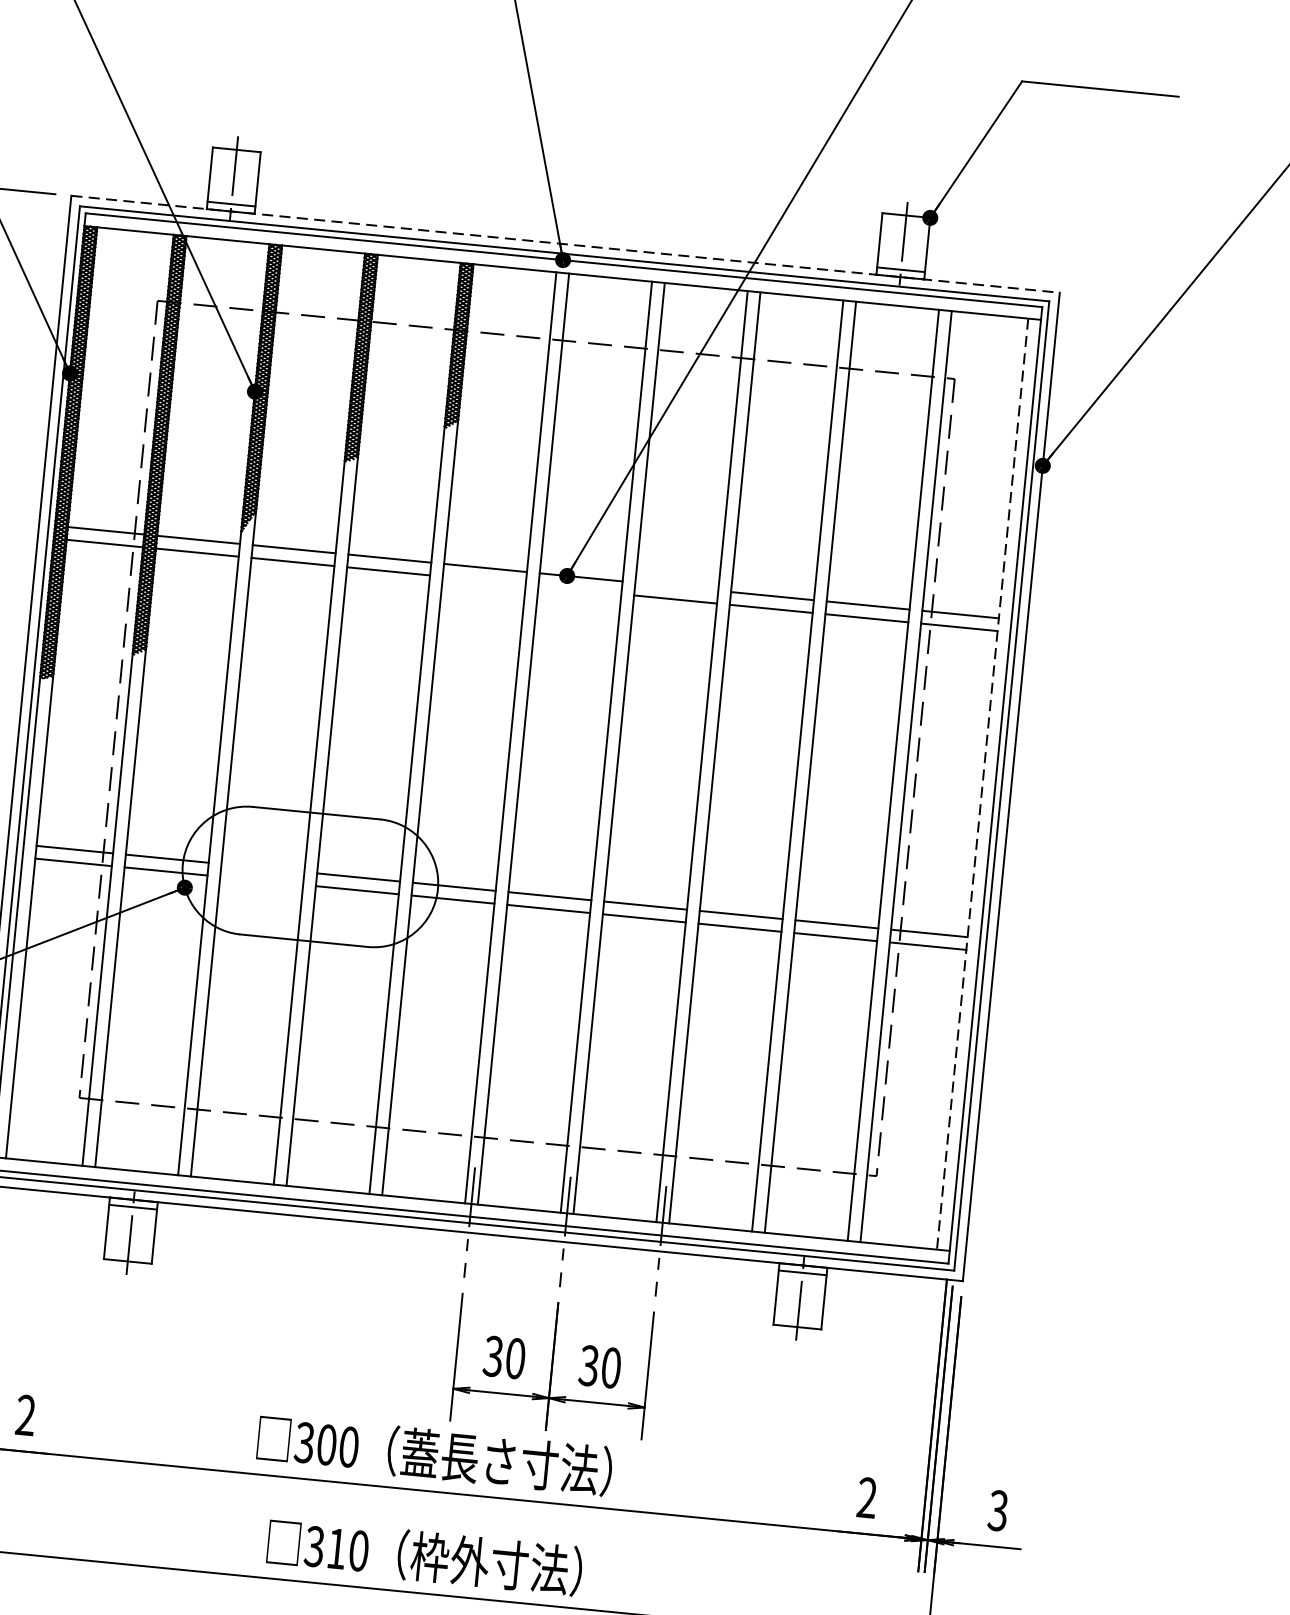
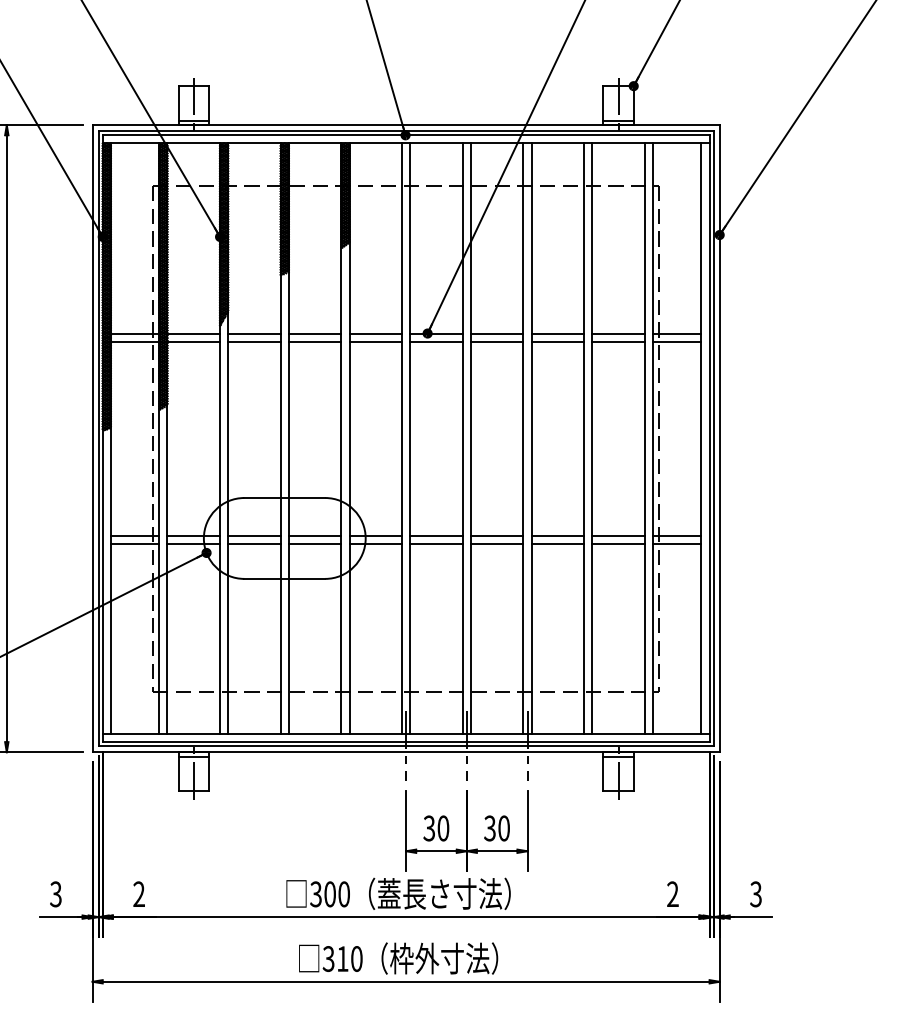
line: (566, 244) -> (406, 125), dashed -> solid
line: (483, 580) -> (375, 341), added
line: (675, 586) -> (496, 333), added
line: (579, 589) -> (436, 341), added
line: (982, 785) -> (701, 439), dashed -> solid
line: (263, 867) -> (254, 535), added
line: (261, 880) -> (254, 543), added

